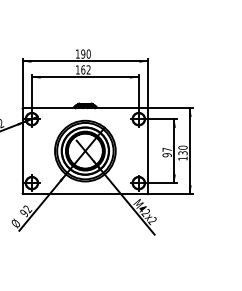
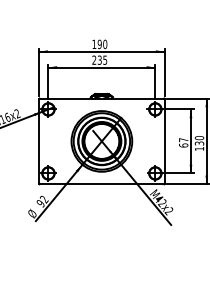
text: (82, 69) -> (99, 59), 162 -> 235
text: (166, 155) -> (183, 145), 97 -> 67

